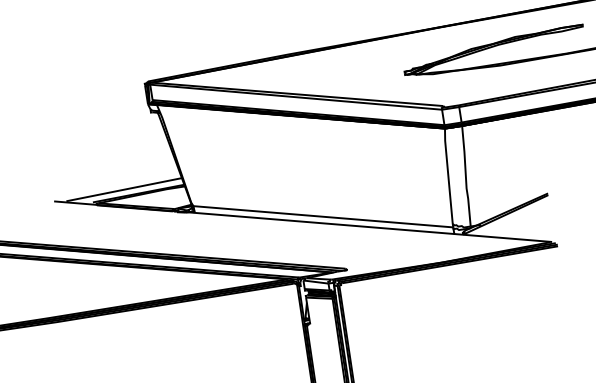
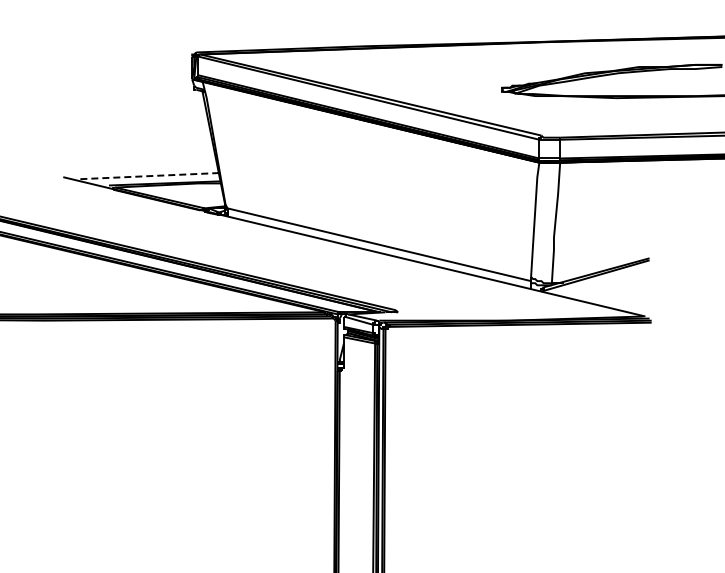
line: (124, 189) -> (148, 176), solid -> dashed

